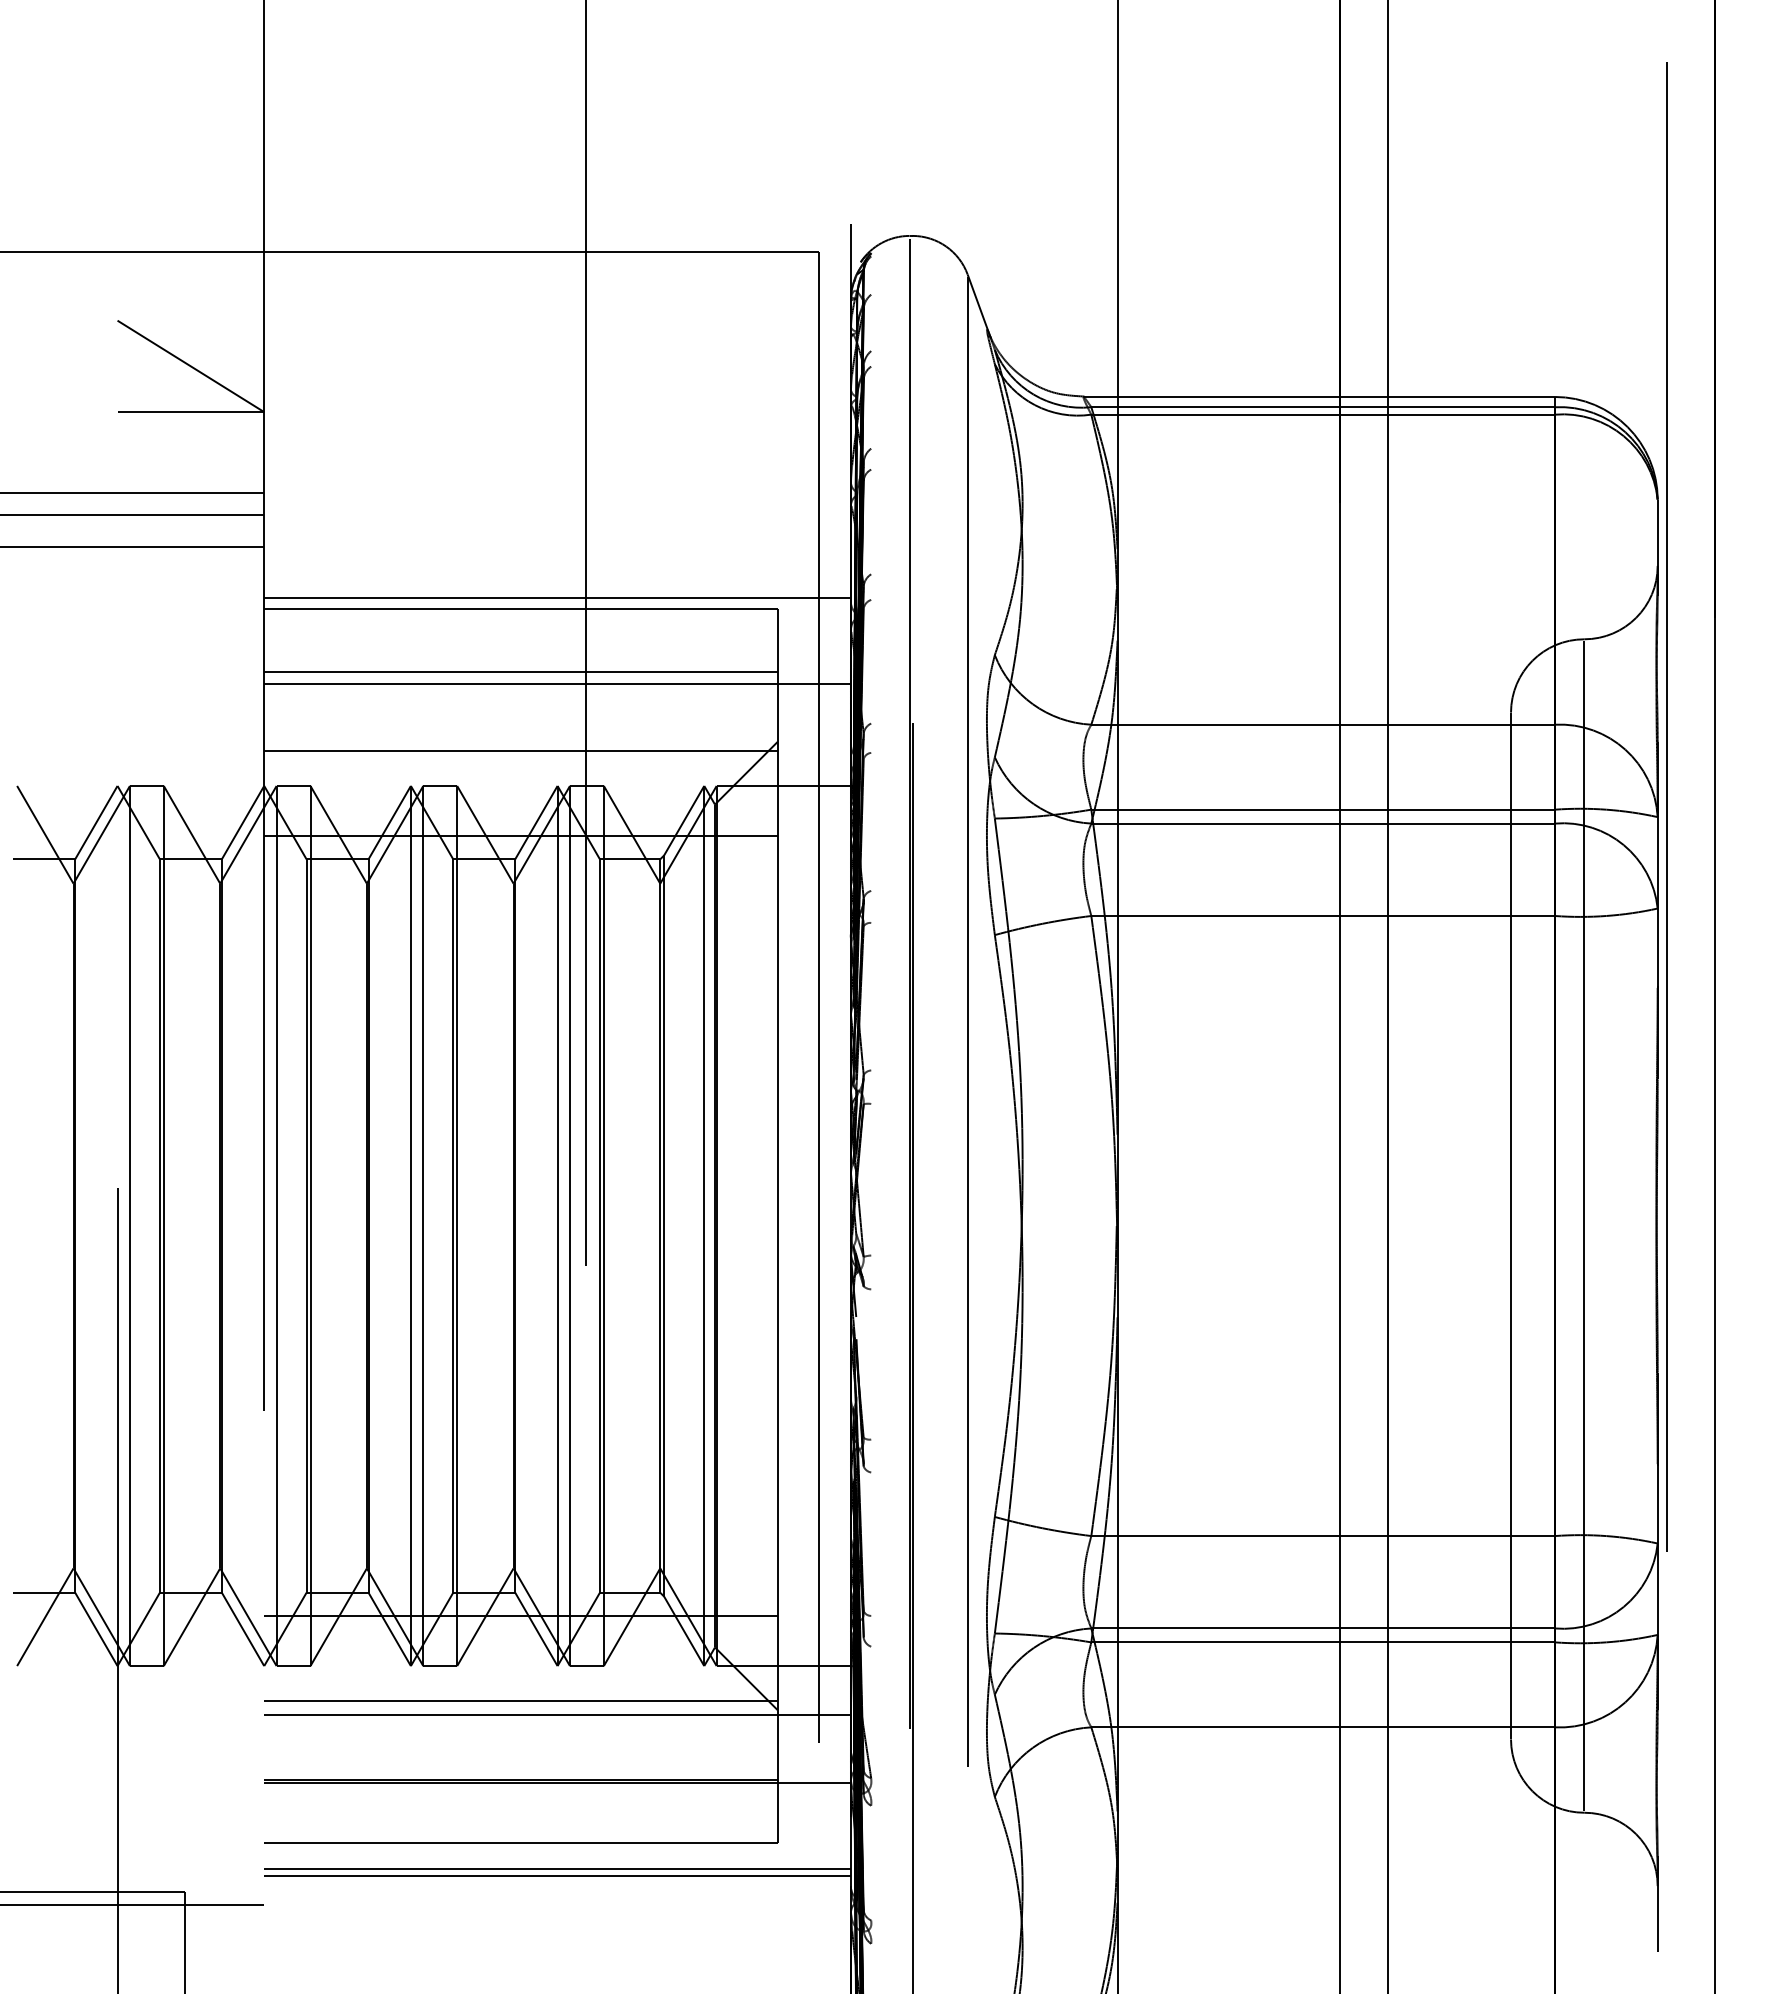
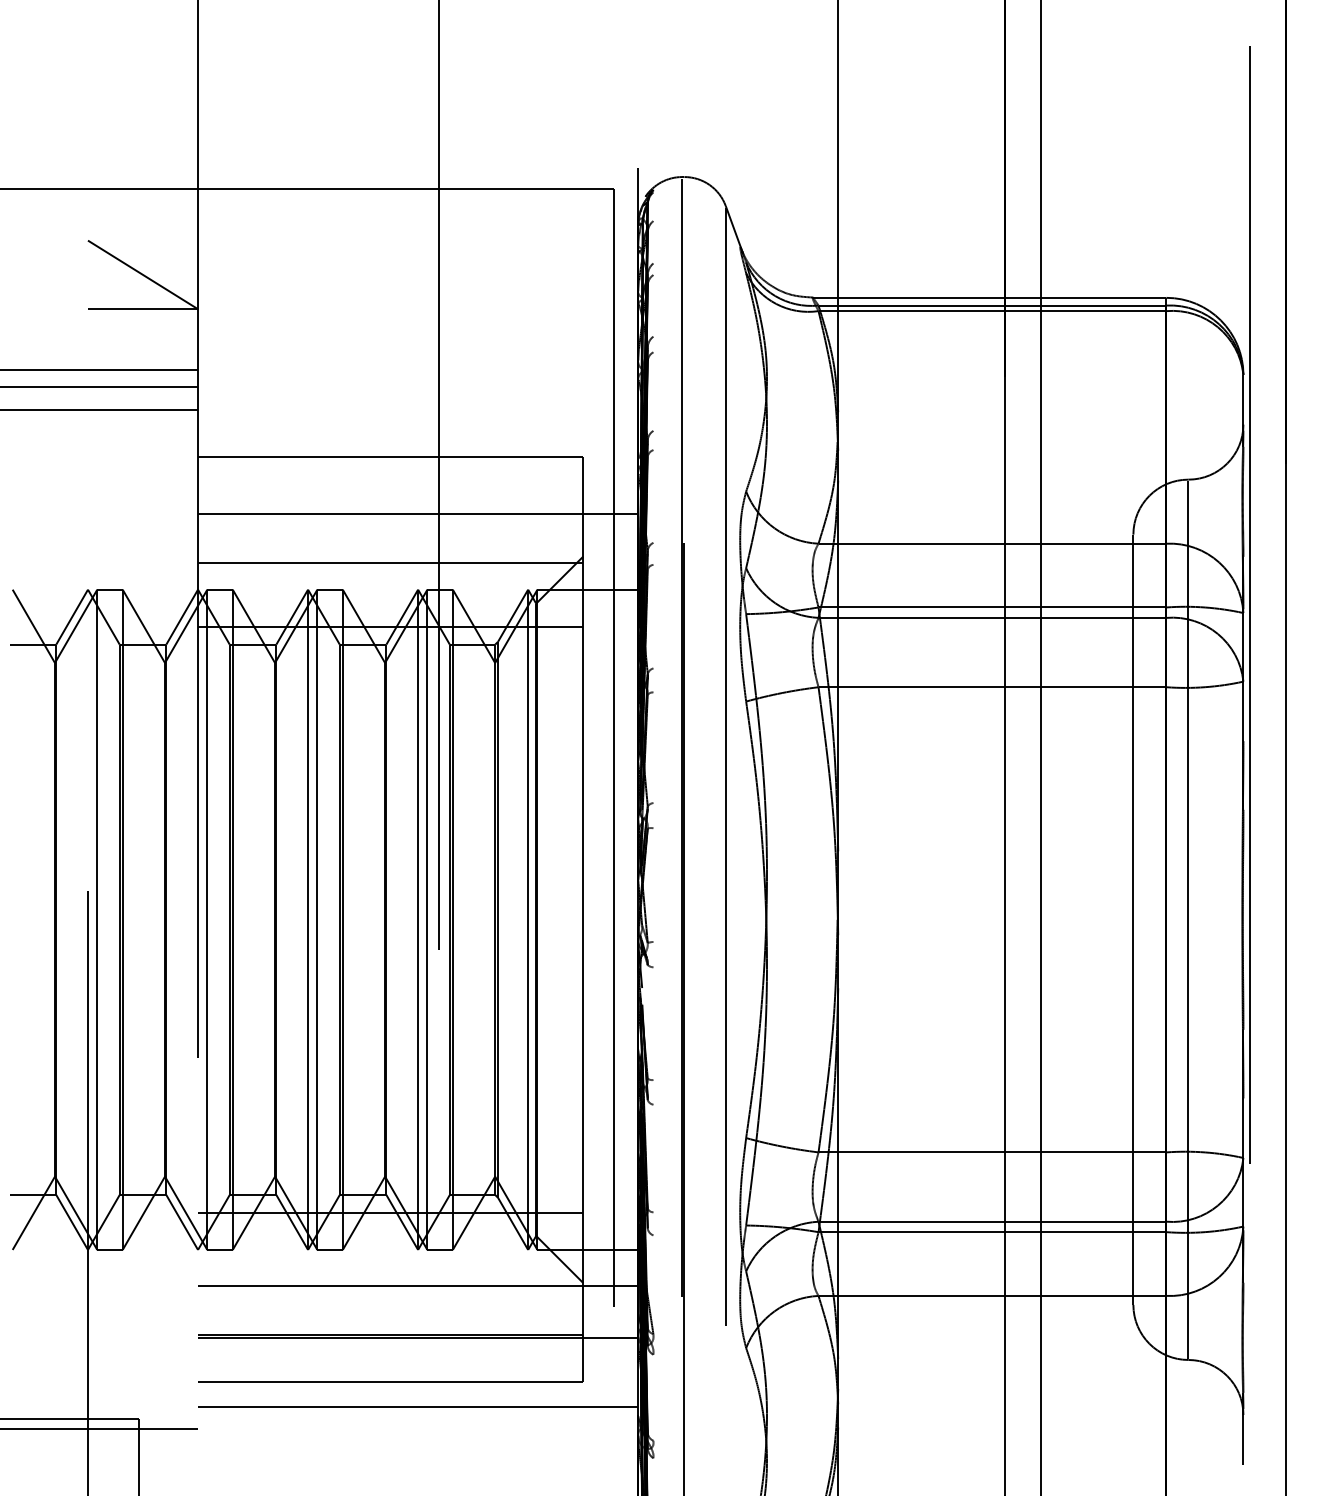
line: (557, 598) -> (418, 449), removed
line: (520, 672) -> (390, 504), removed
line: (520, 1701) -> (390, 1276), removed
line: (557, 1869) -> (418, 1402), removed

